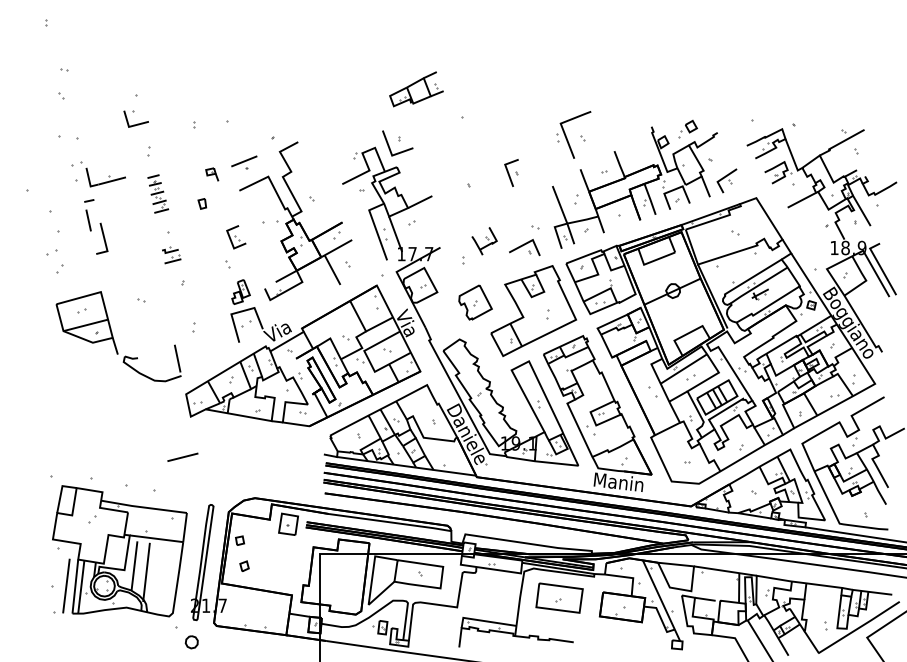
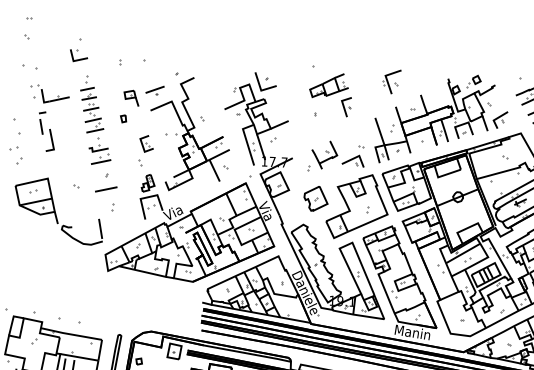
part: (416, 89) -> (329, 85), moved
part: (572, 134) -> (391, 81), size x0.71
part: (212, 174) -> (131, 98), size x1.67
part: (158, 193) -> (92, 109), size x1.67
part: (484, 241) -> (324, 155), size x1.43
part: (171, 254) -> (99, 154), size x1.67
line: (182, 456) -> (105, 188), moved

